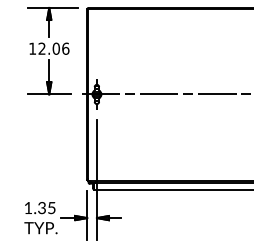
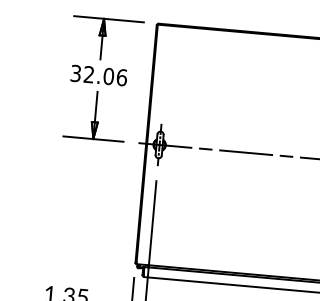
text: (32, 48) -> (75, 73), 12.06 -> 32.06

